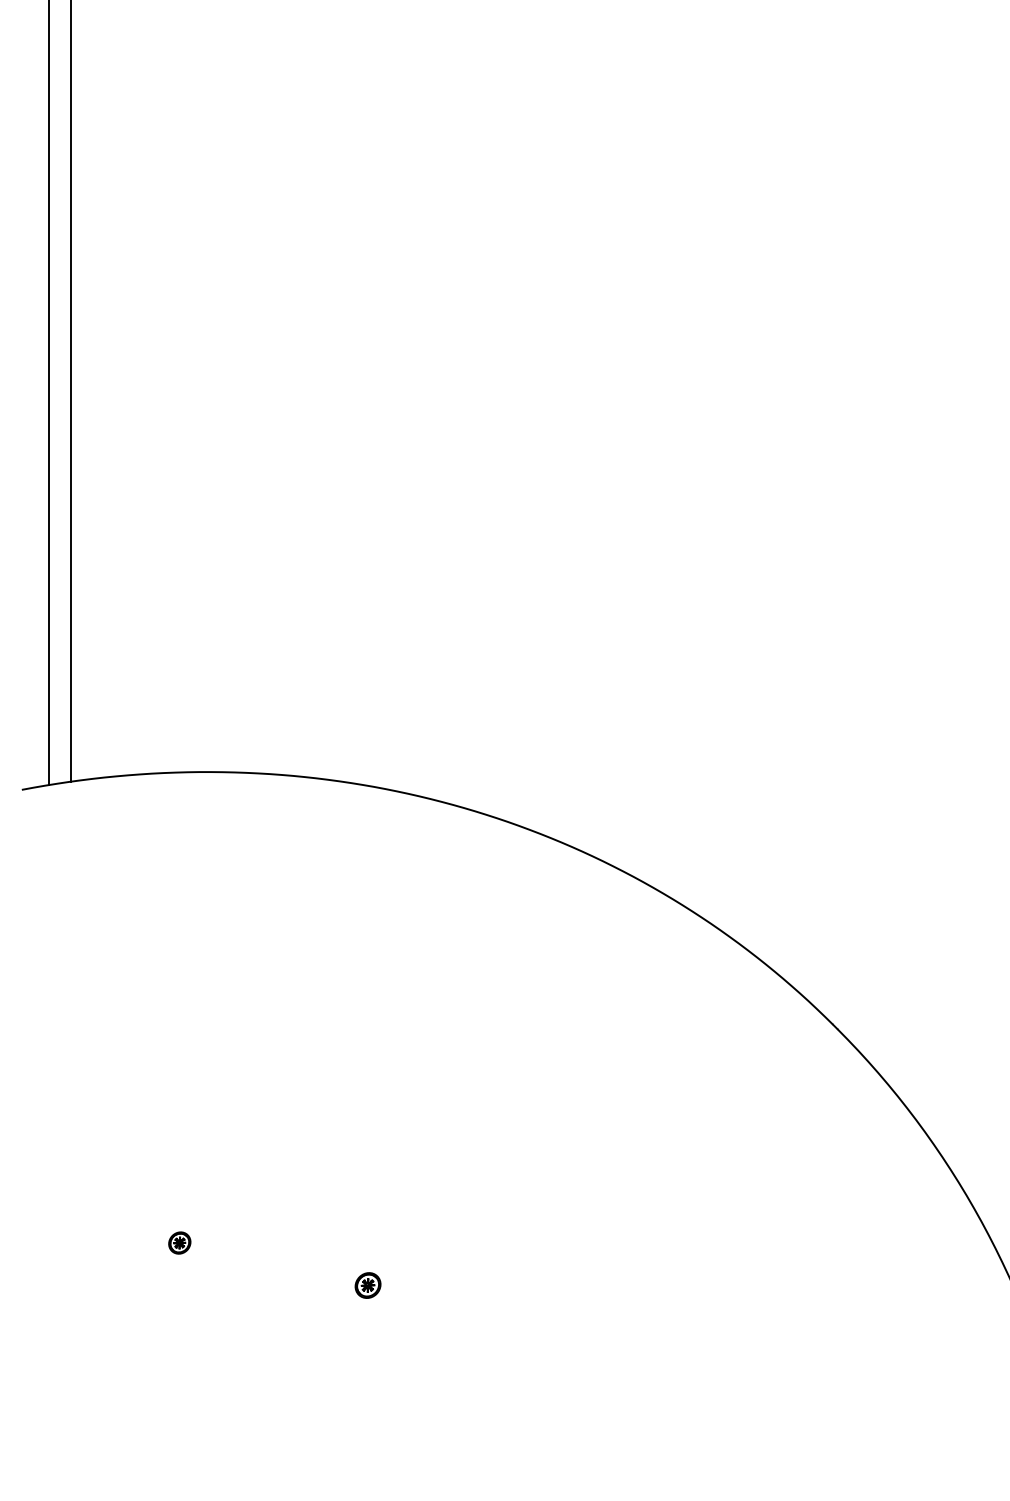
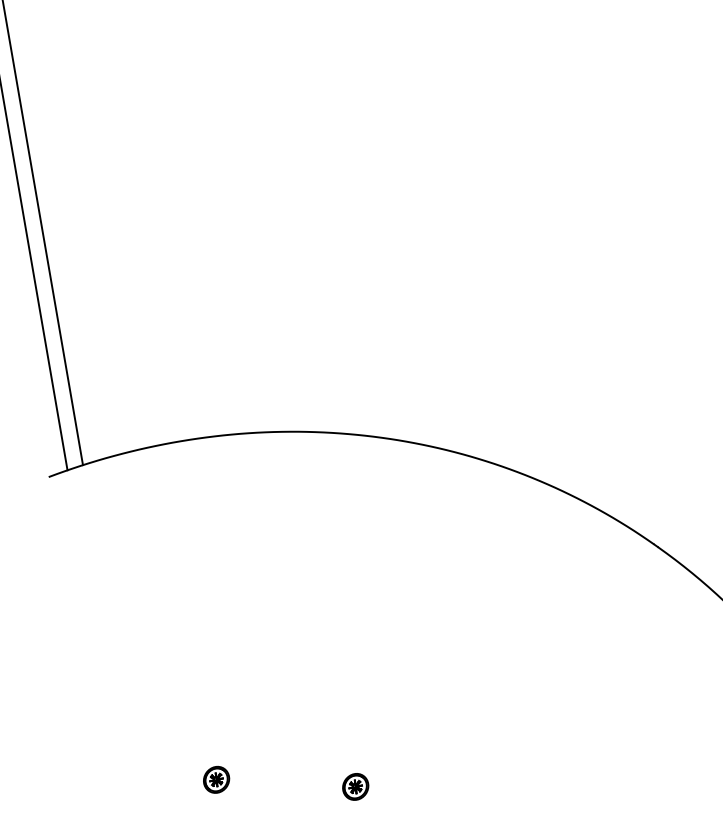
part: (179, 1242) -> (216, 779), size x1.67
part: (367, 1285) -> (355, 786), size x1.43

